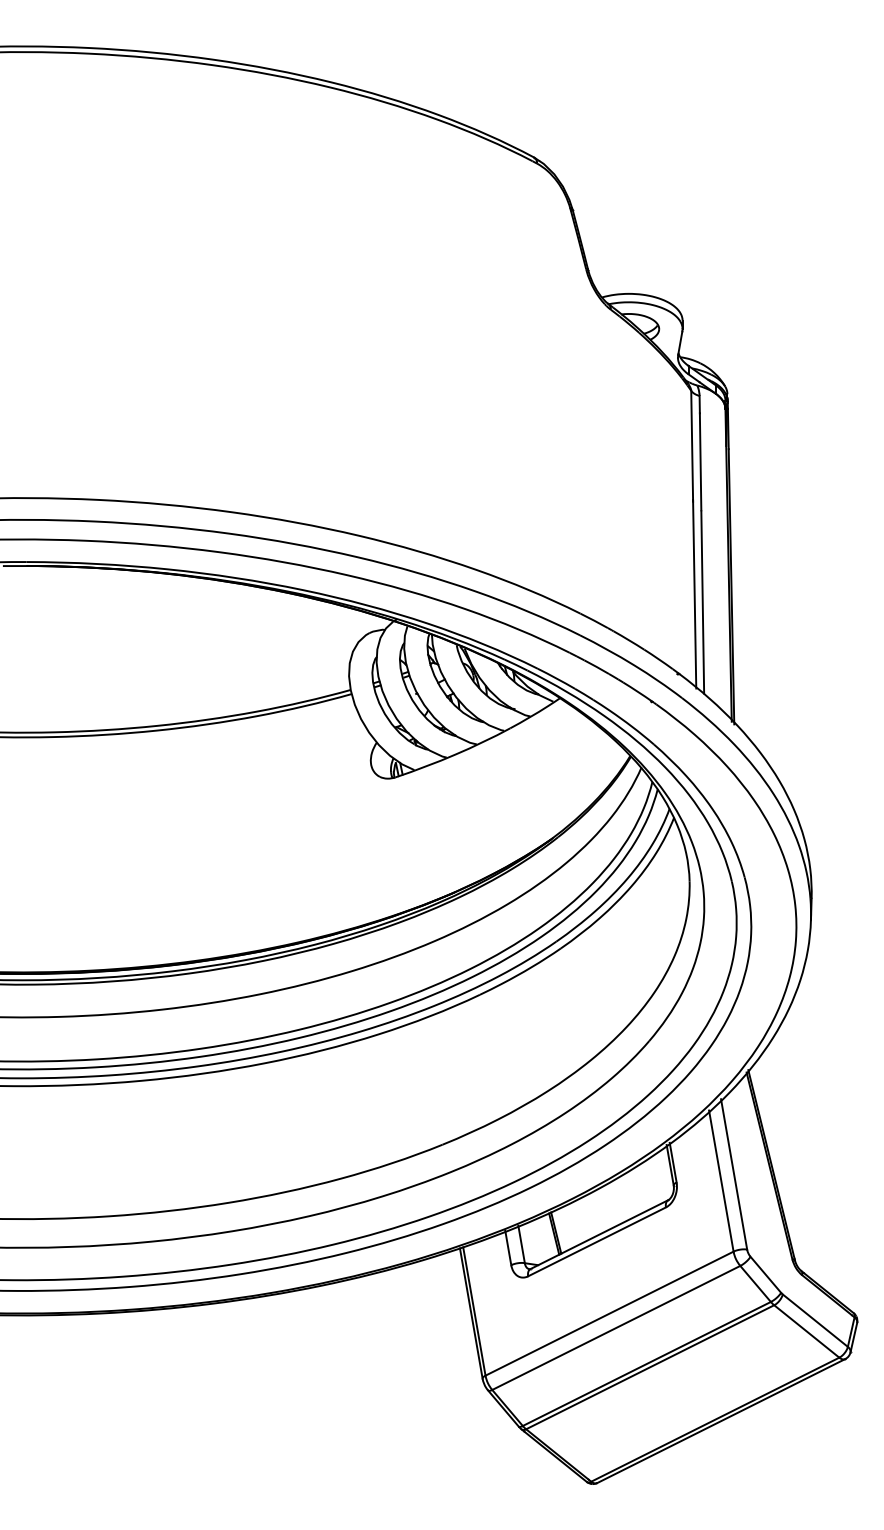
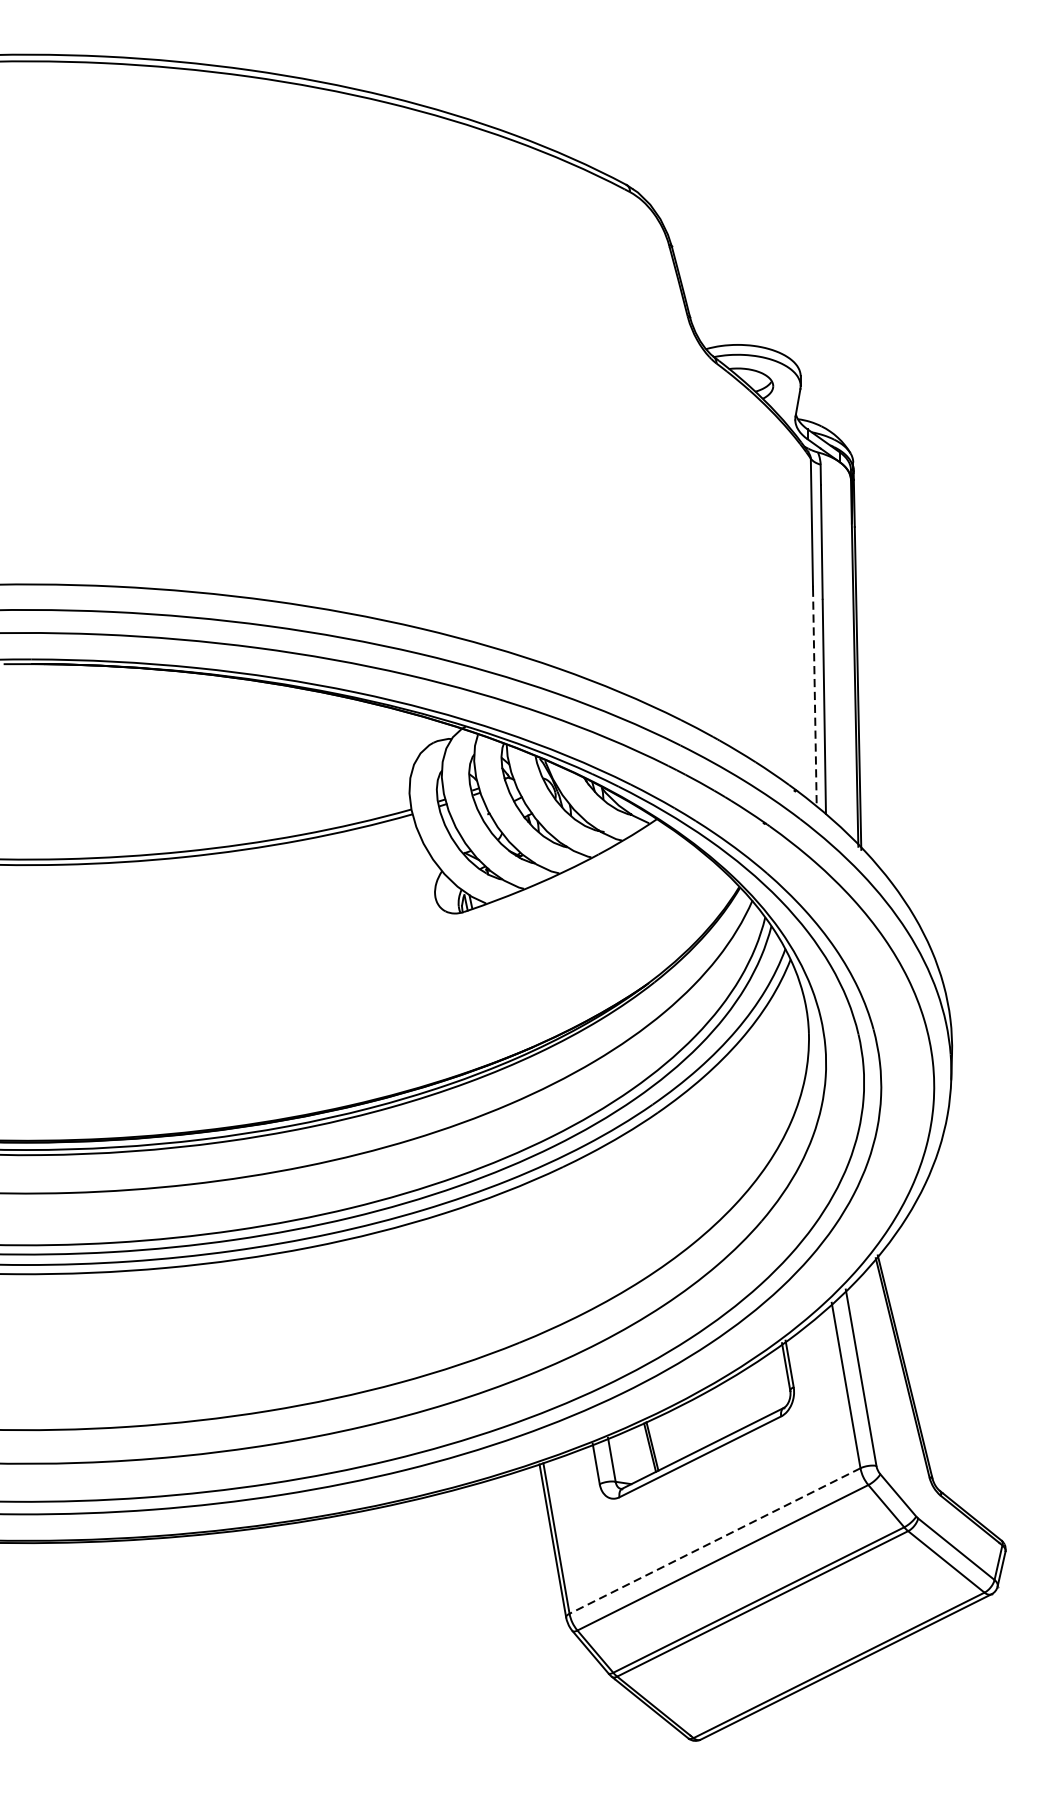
line: (694, 595) -> (814, 698), solid -> dashed
line: (609, 1313) -> (714, 1540), solid -> dashed

